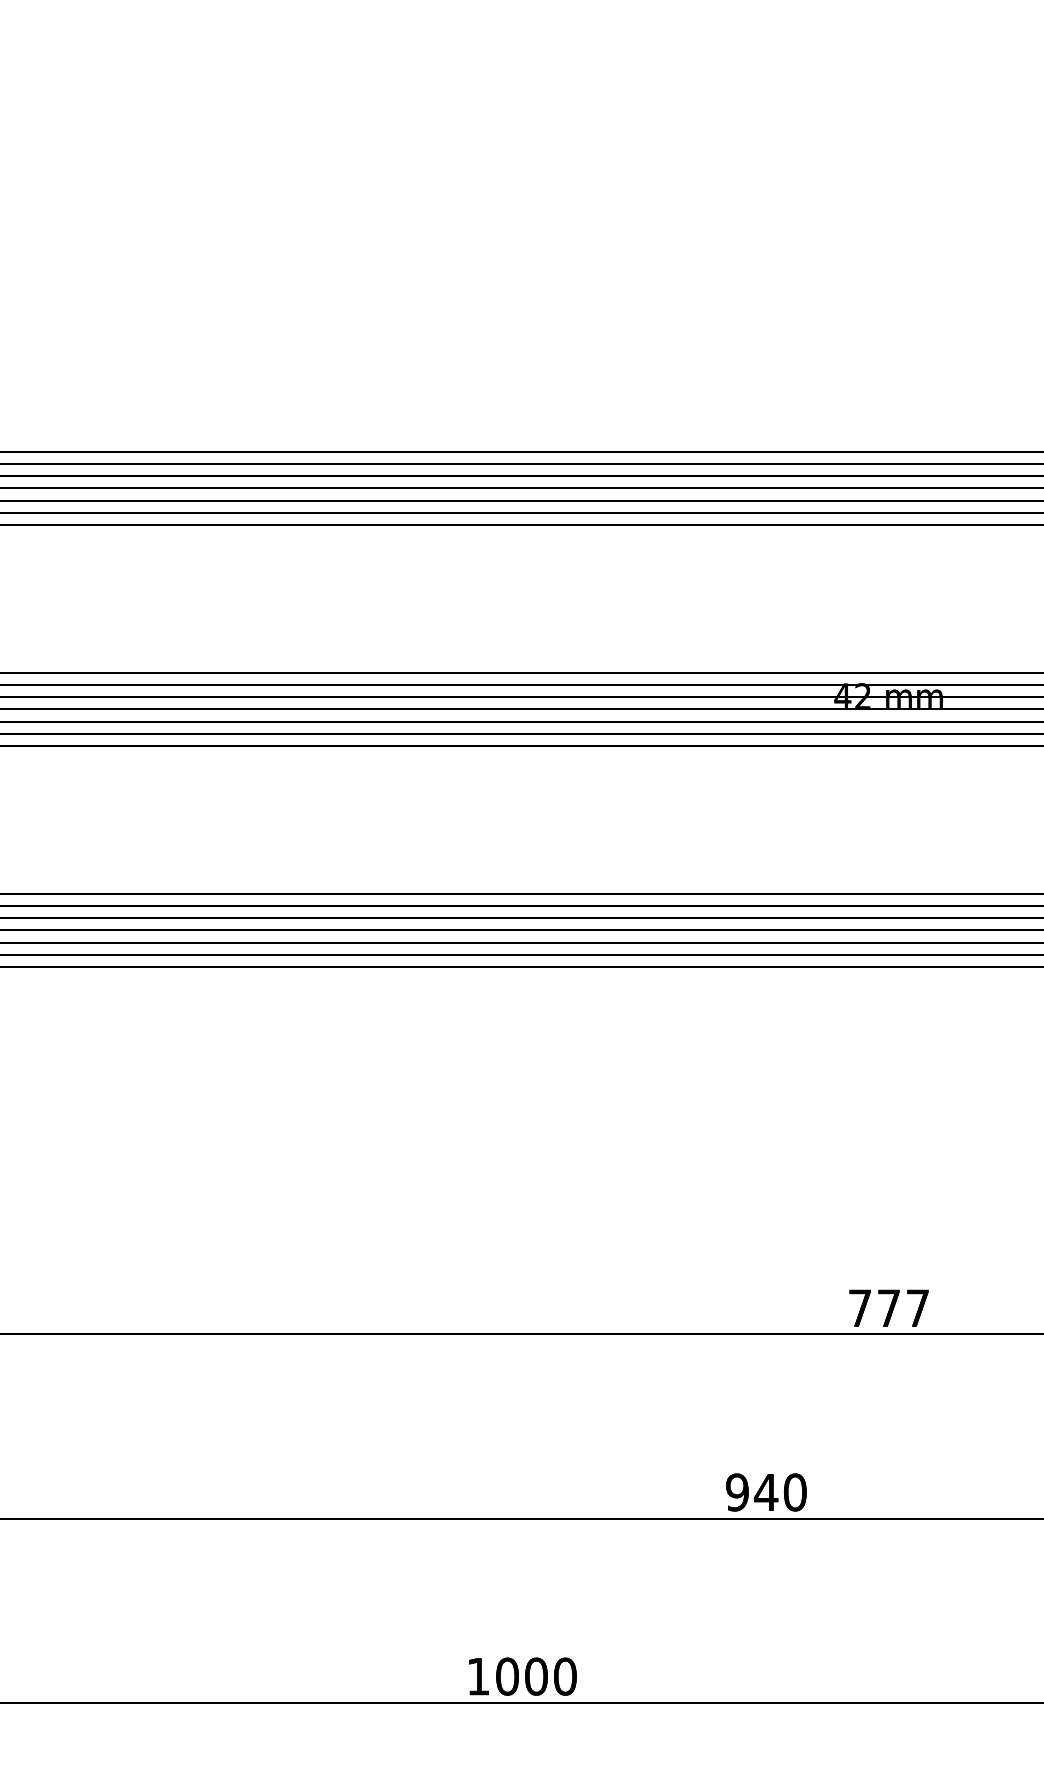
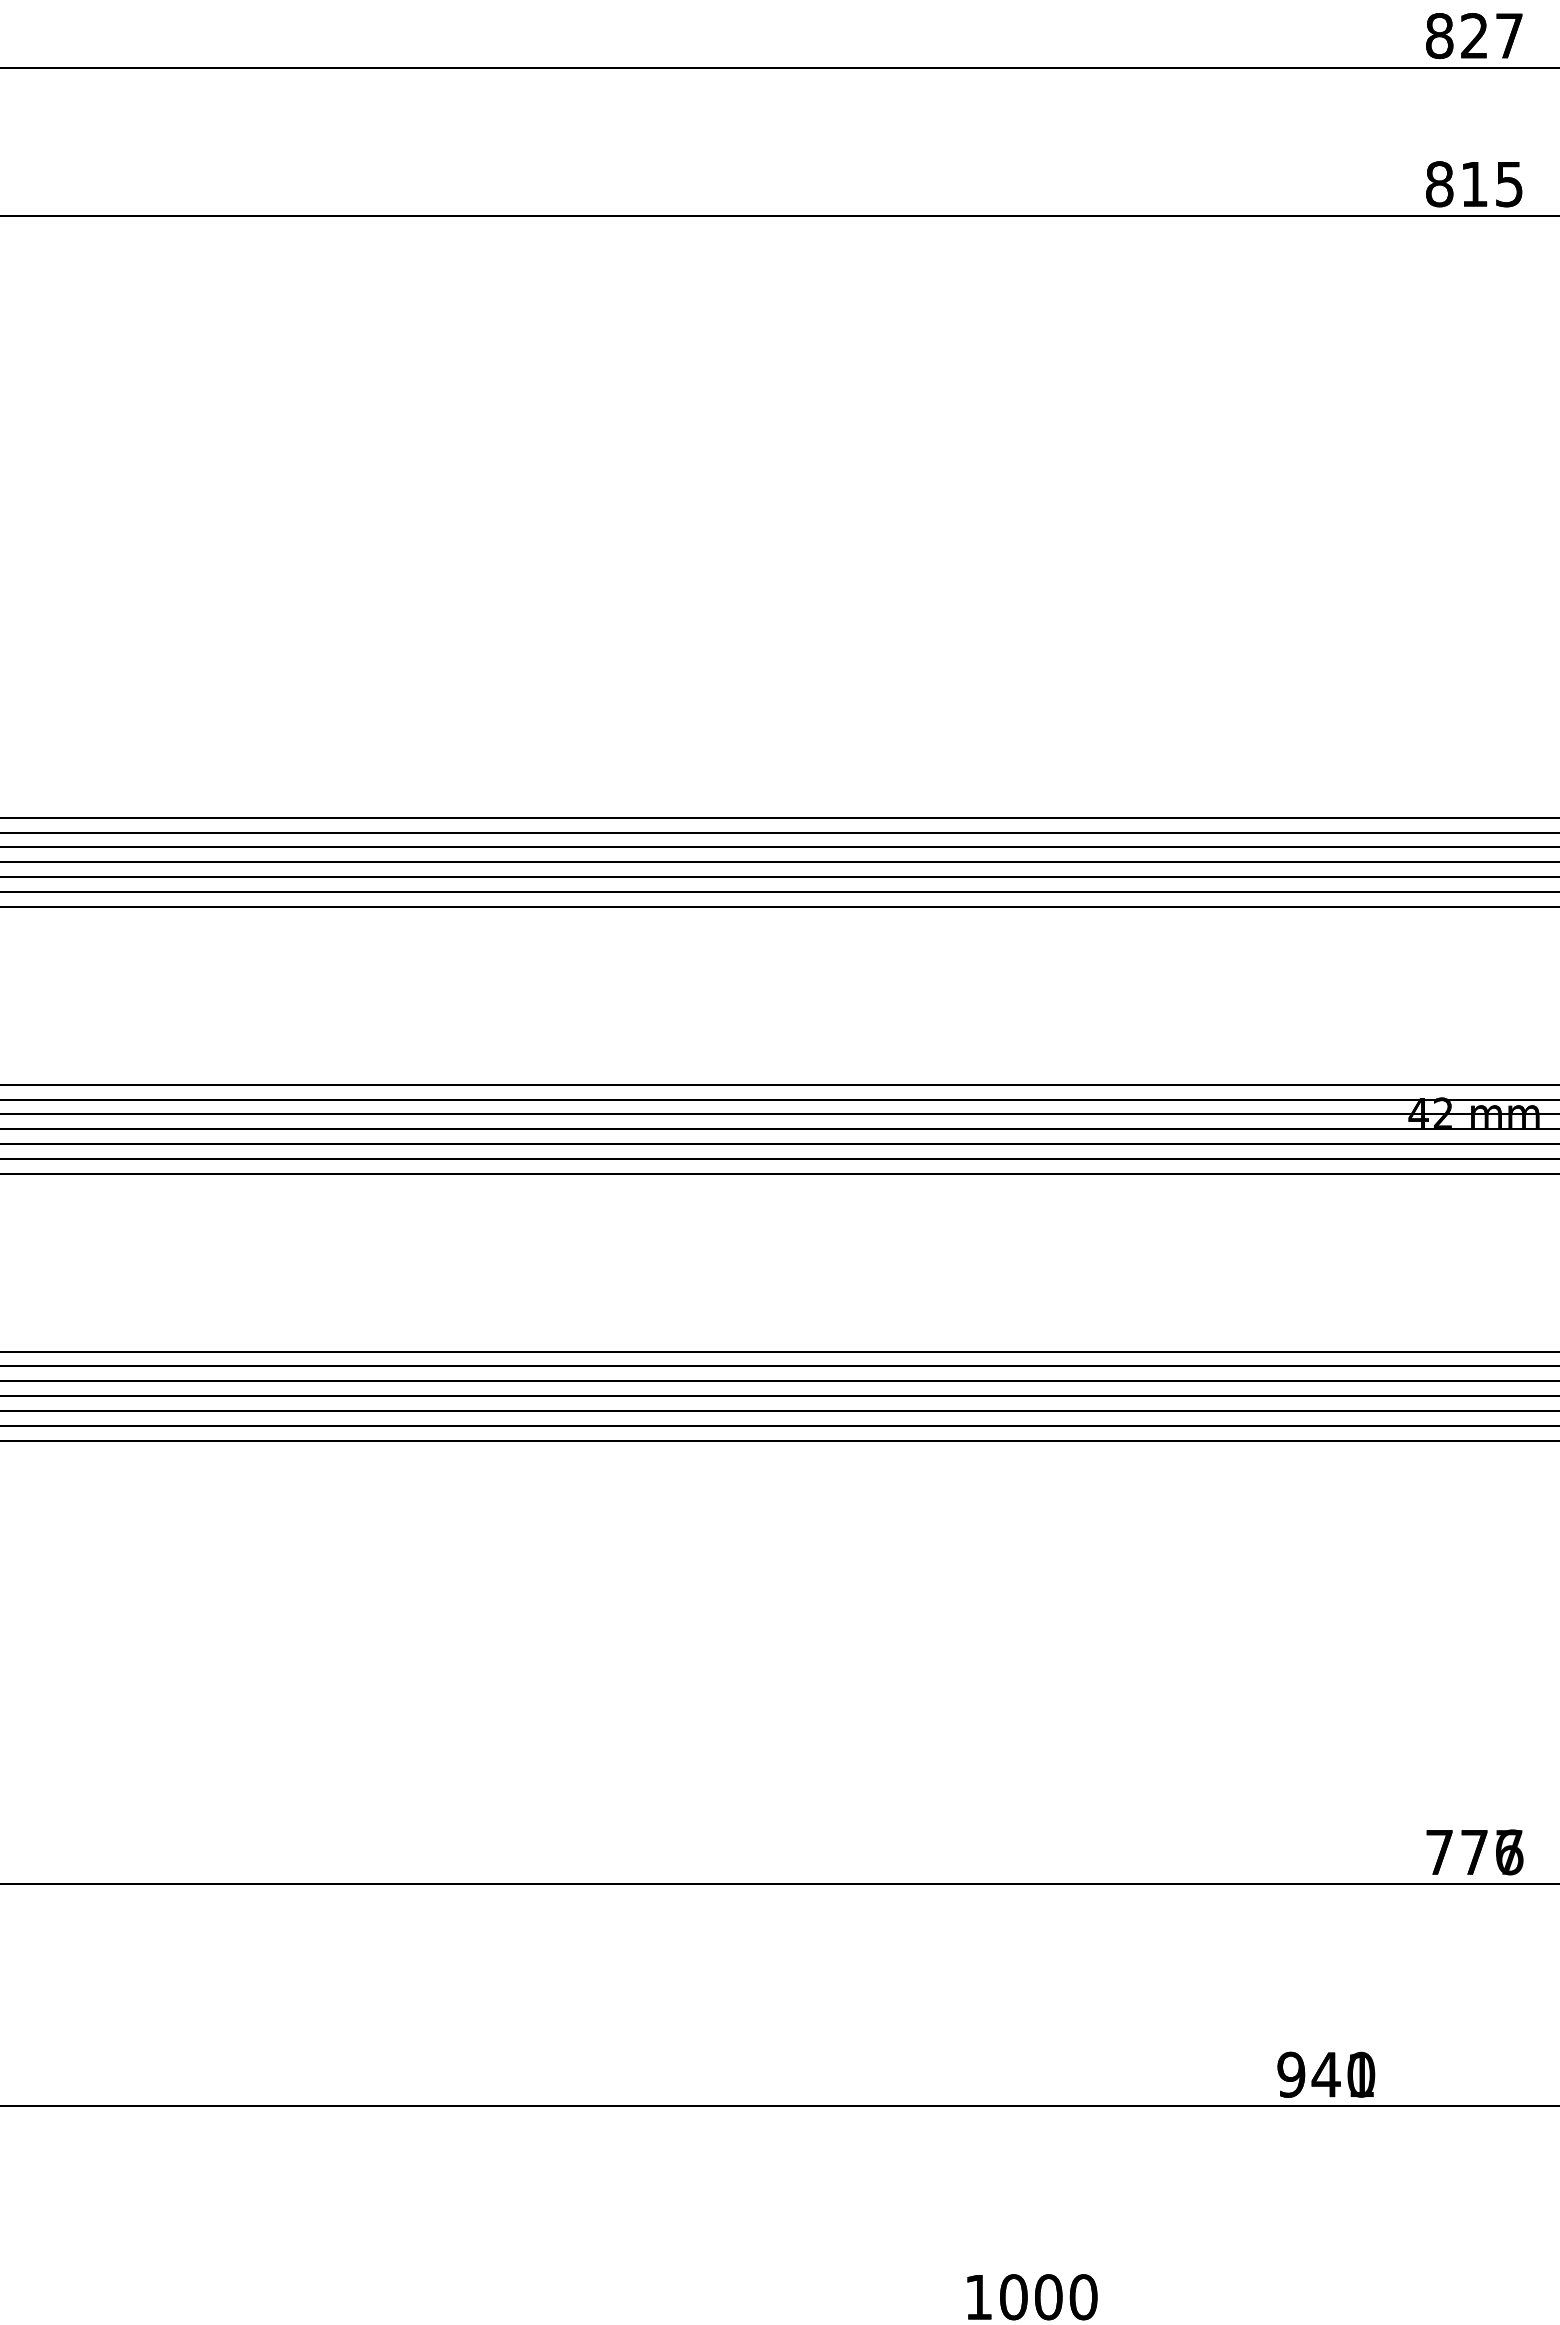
text: (918, 1308) -> (1509, 1852), 777 -> 776
text: (795, 1492) -> (1361, 2074), 940 -> 941

